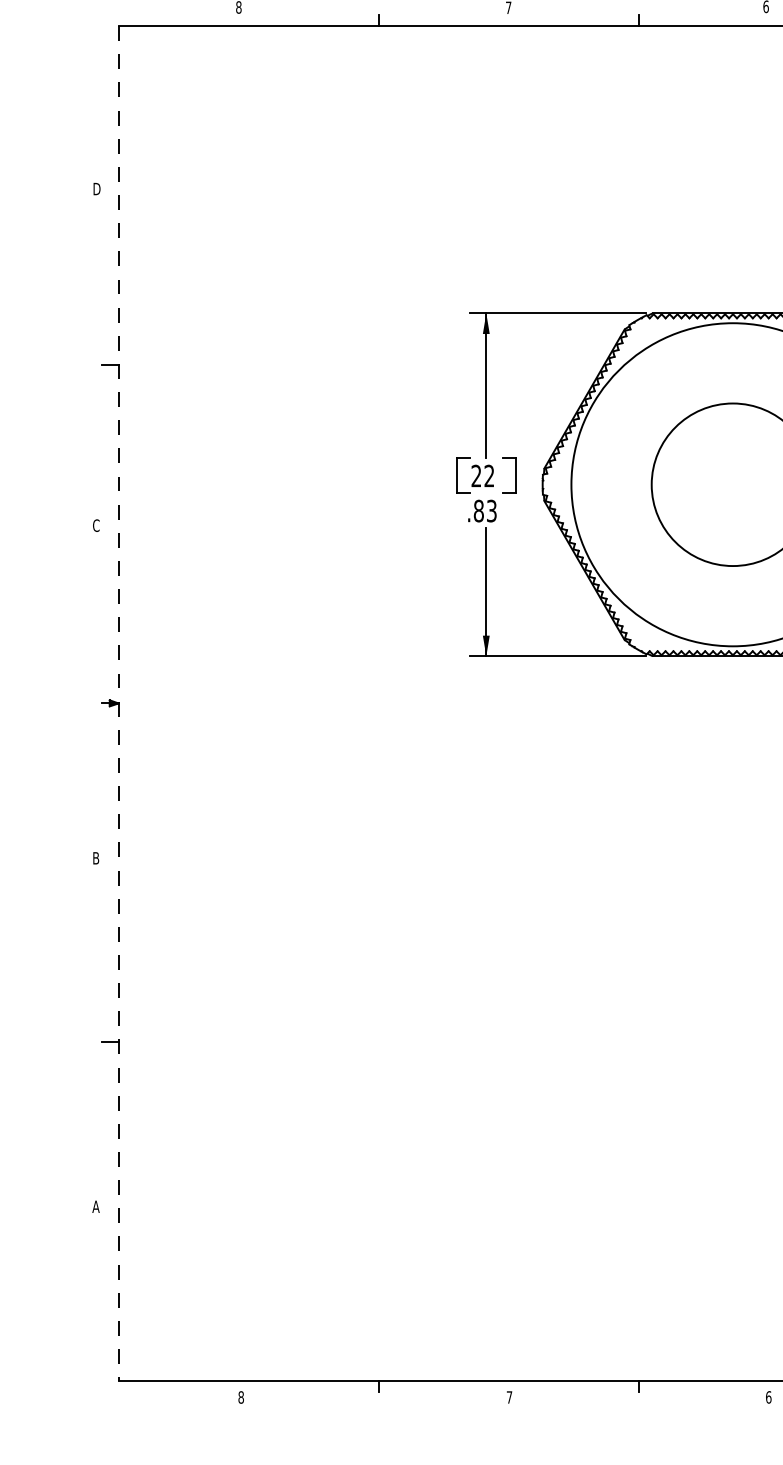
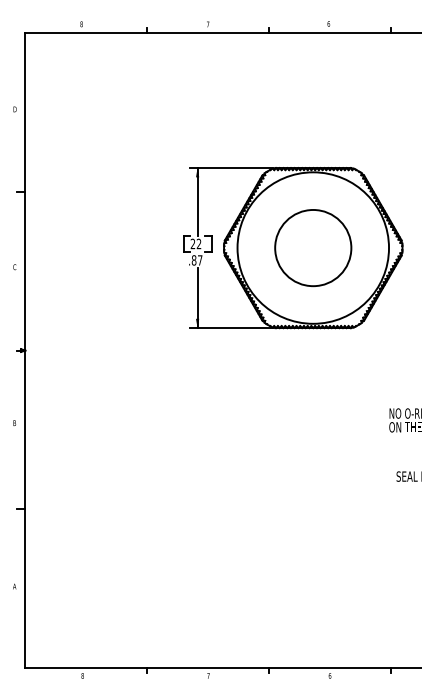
text: (492, 511) -> (200, 260), .83 -> .87
line: (119, 703) -> (25, 350), dashed -> solid

